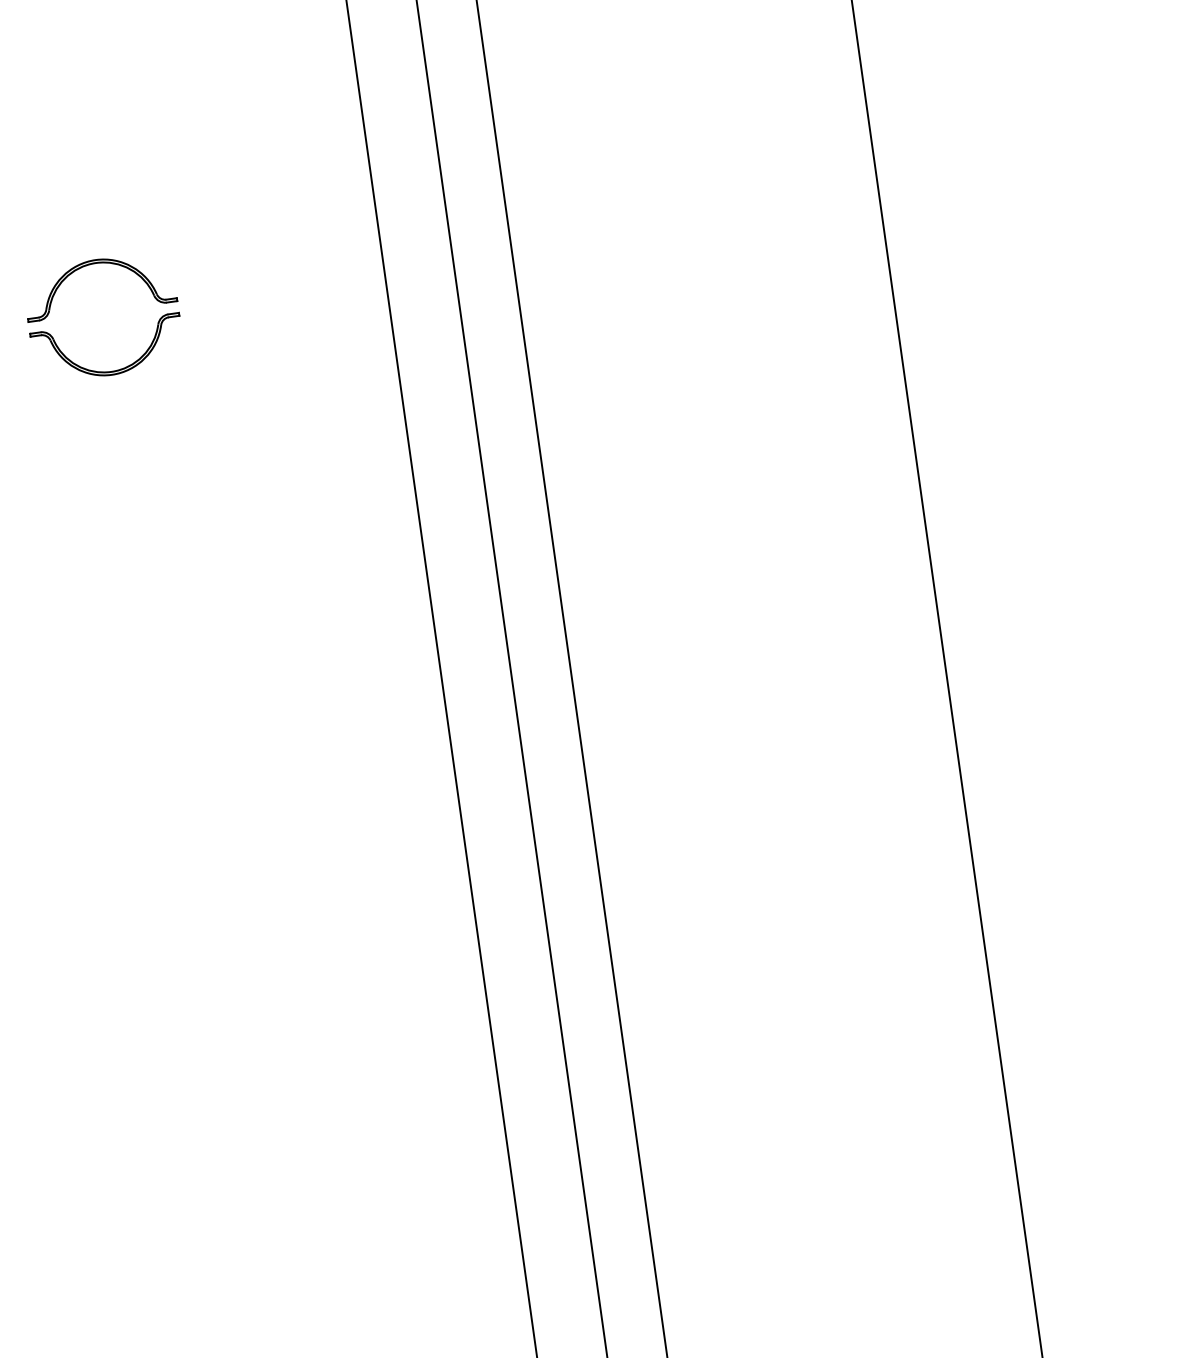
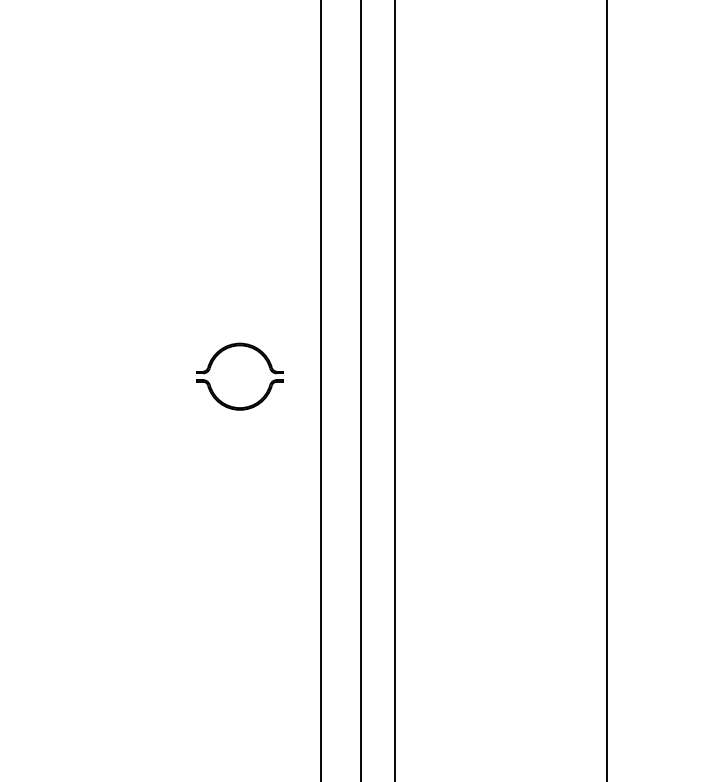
part: (54, 299) -> (213, 362), moved

